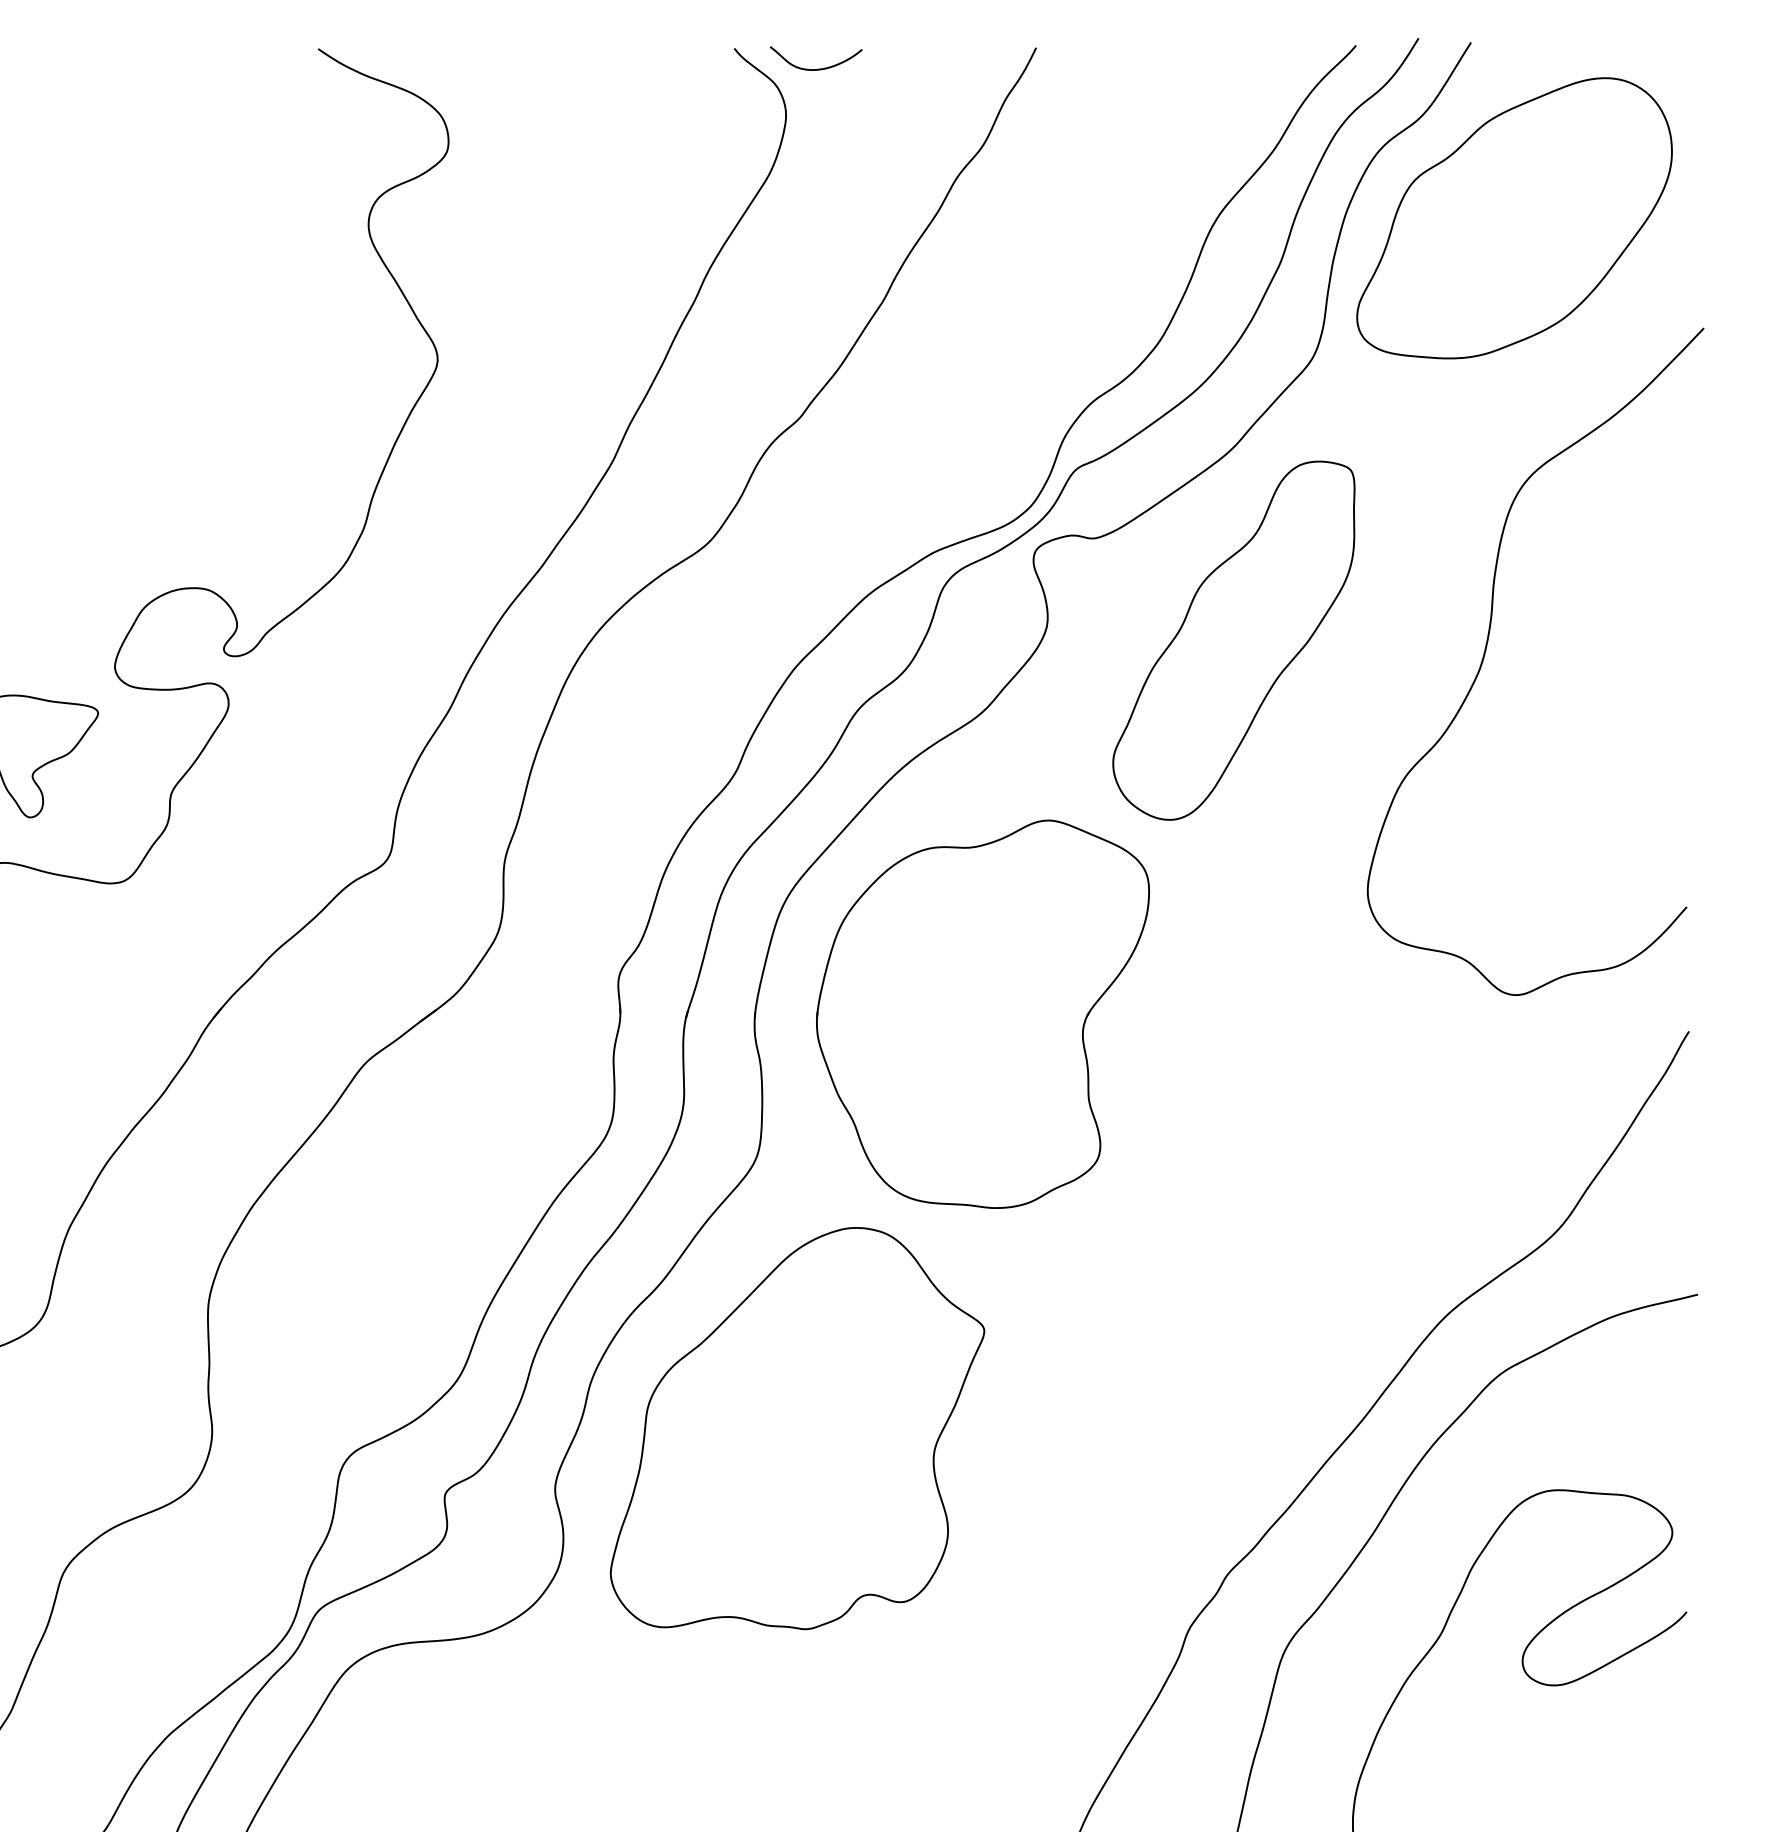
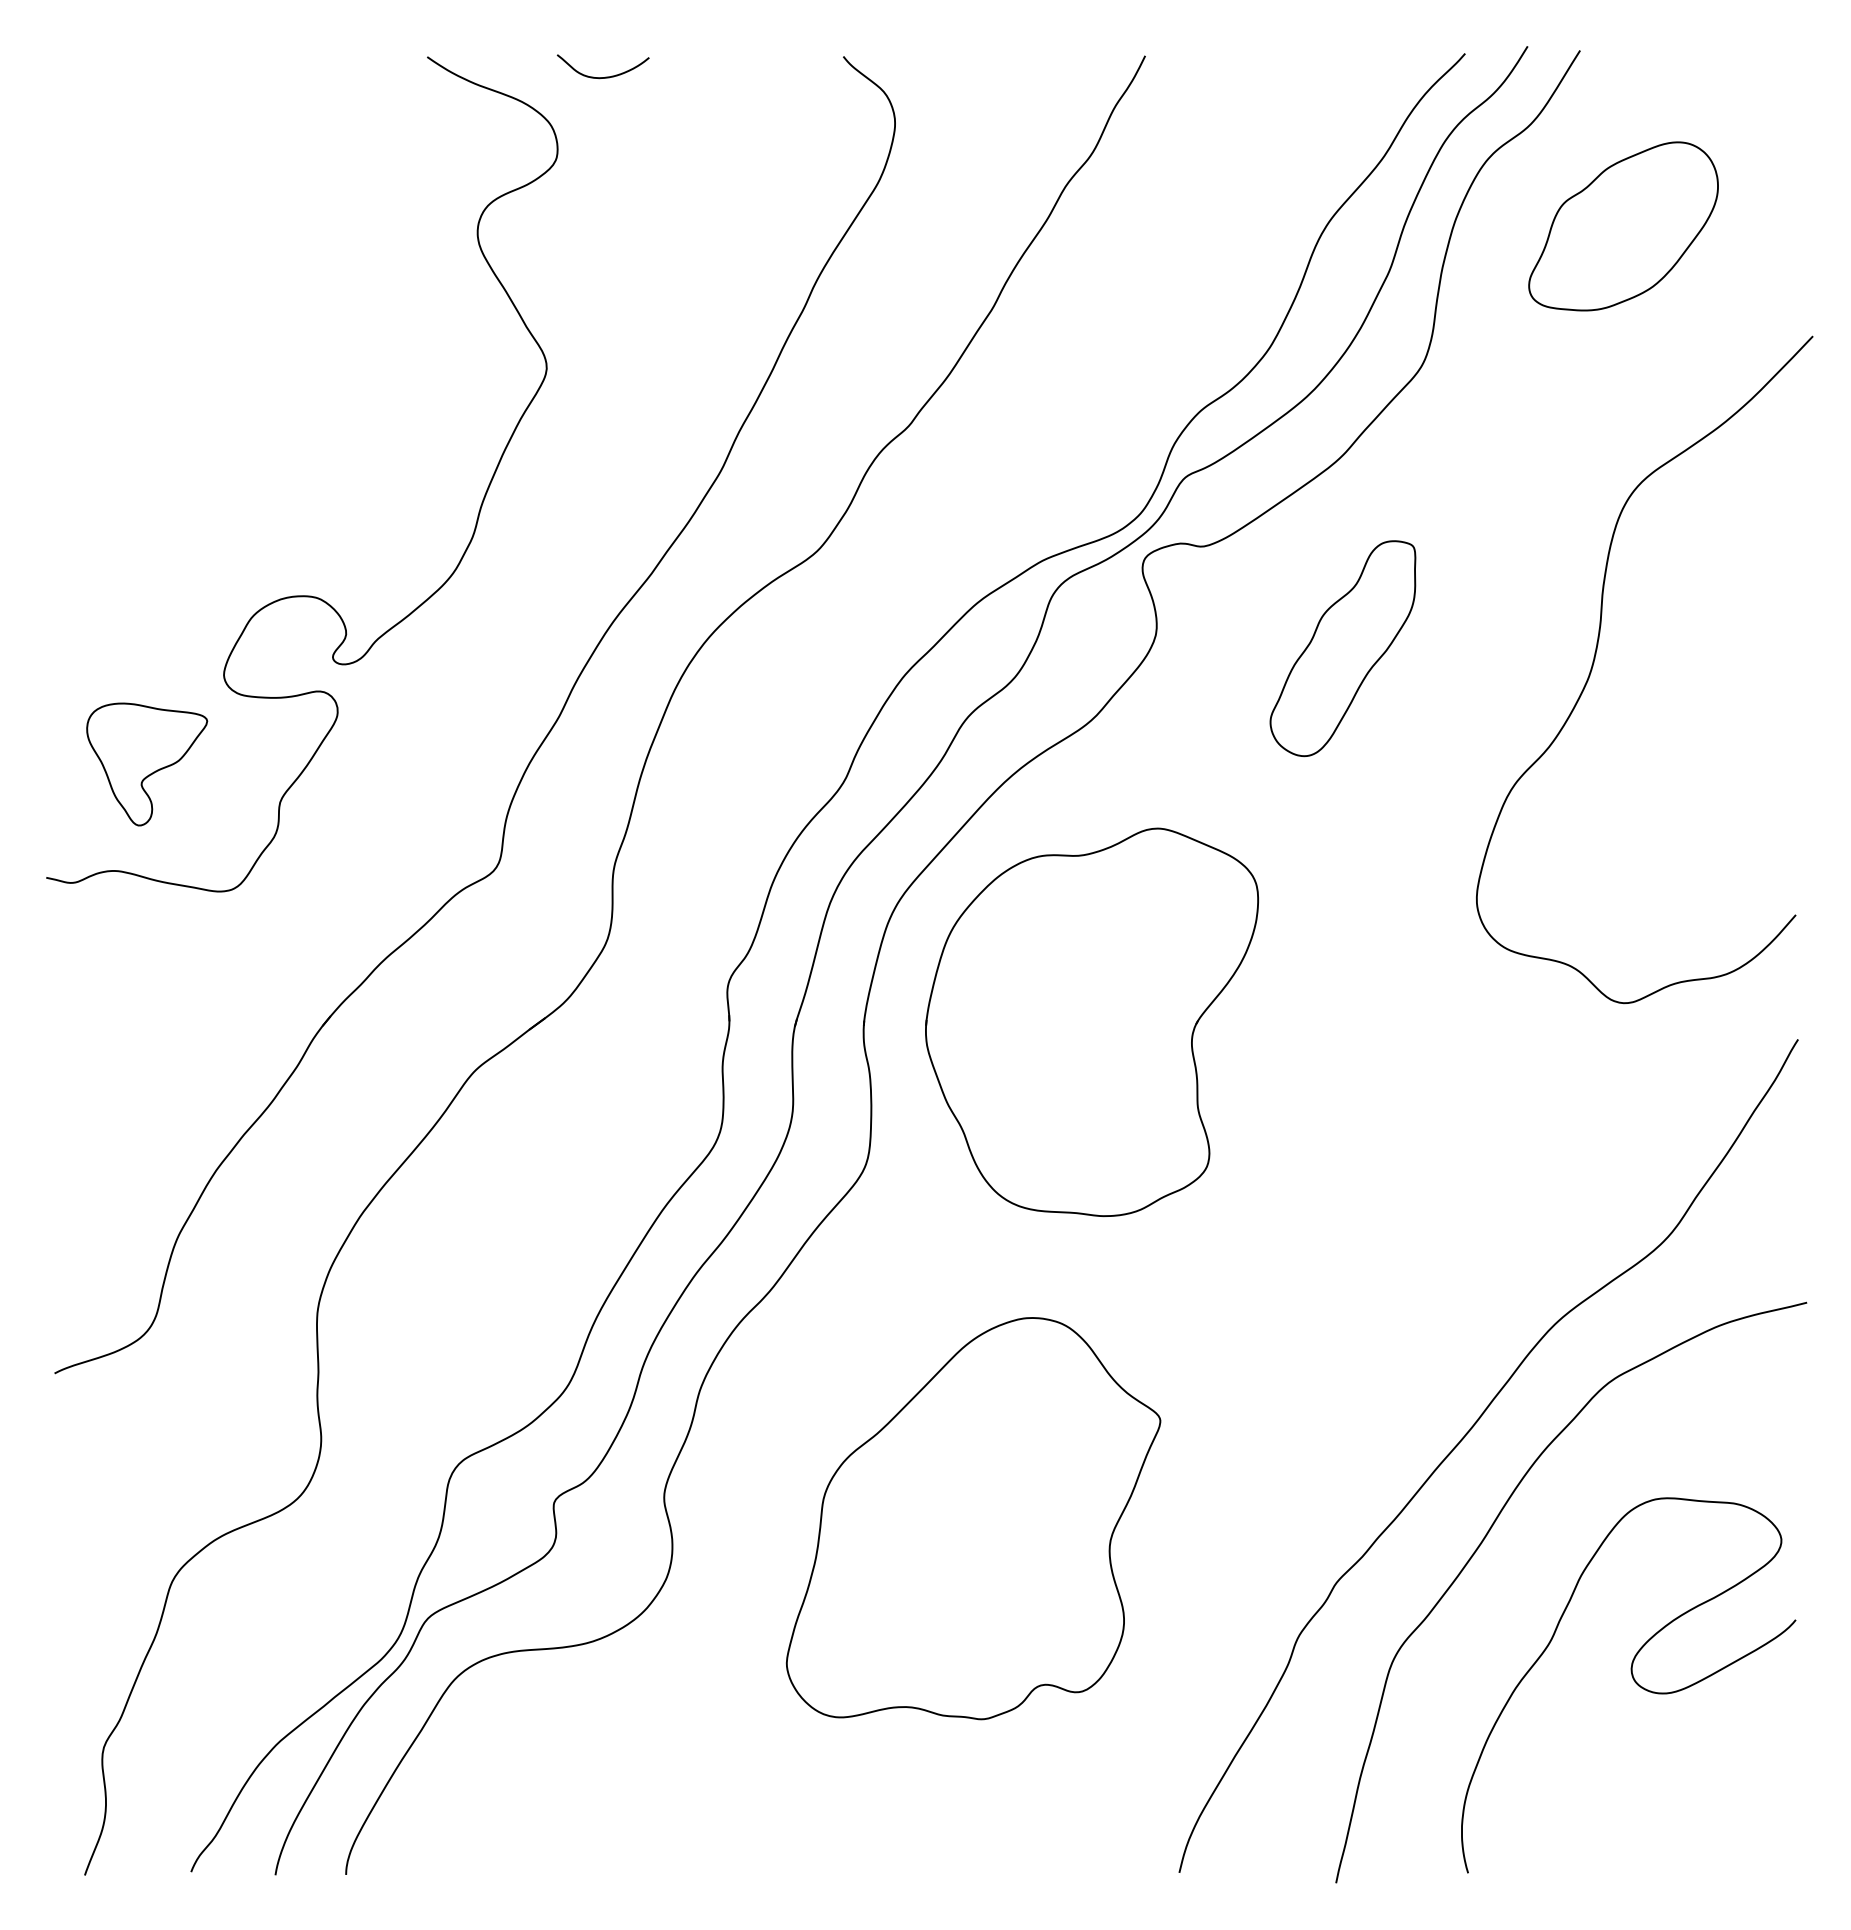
curve: (818, 68) -> (605, 76), moved
part: (1514, 218) -> (1623, 226), size x0.6
part: (1233, 640) -> (1342, 648), size x0.6
part: (797, 1428) -> (973, 1518), moved

